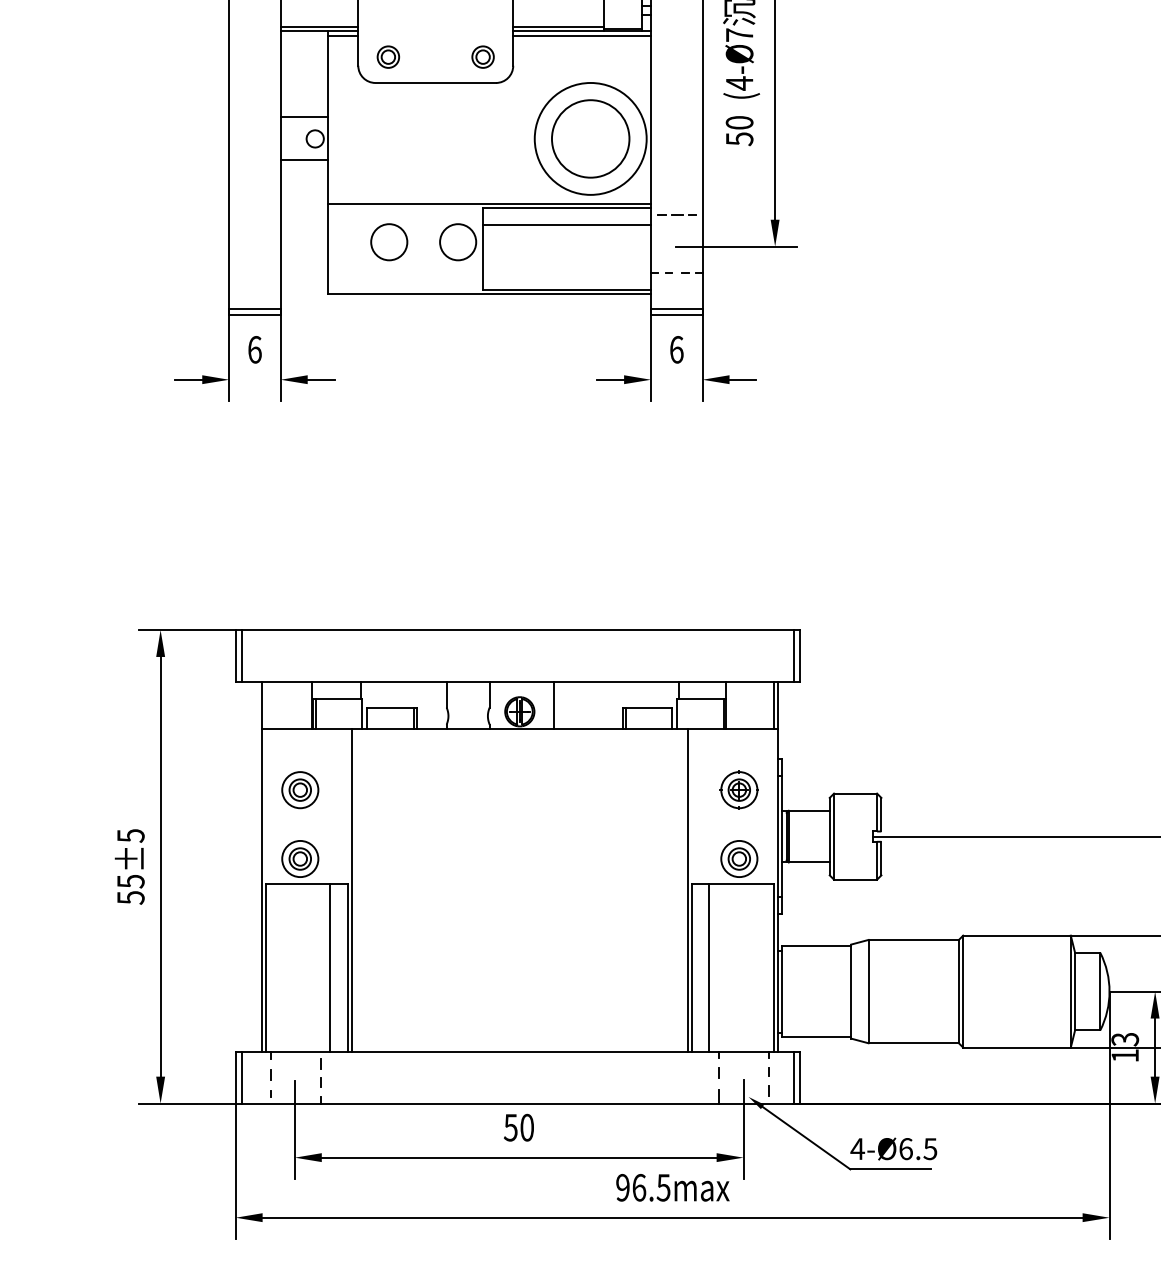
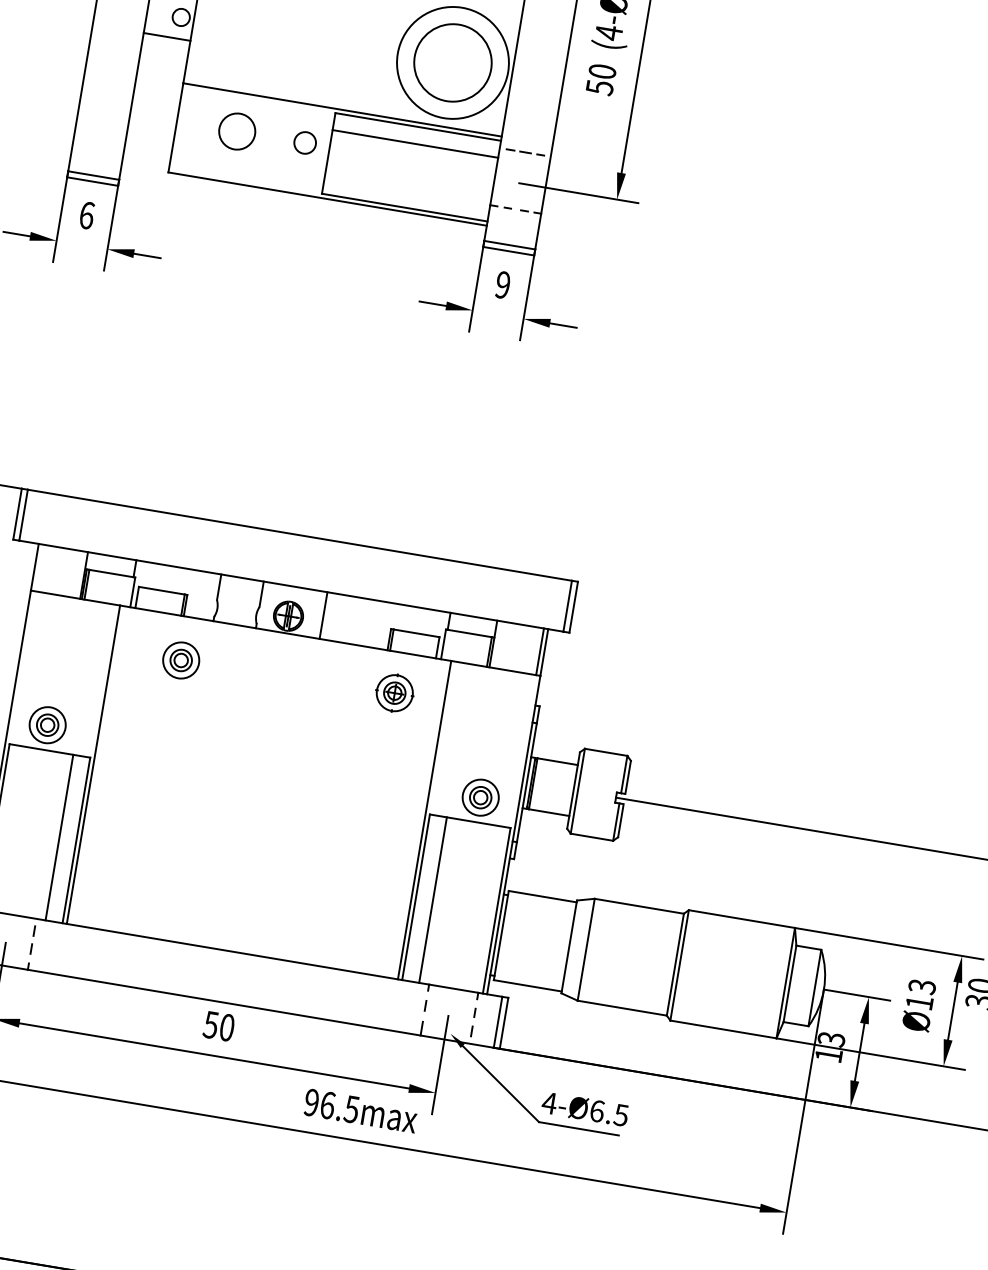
circle: (458, 242) -> (305, 143), size x0.6
text: (676, 349) -> (502, 284), 6 -> 9
part: (738, 789) -> (394, 692), moved
part: (300, 790) -> (181, 660), moved

